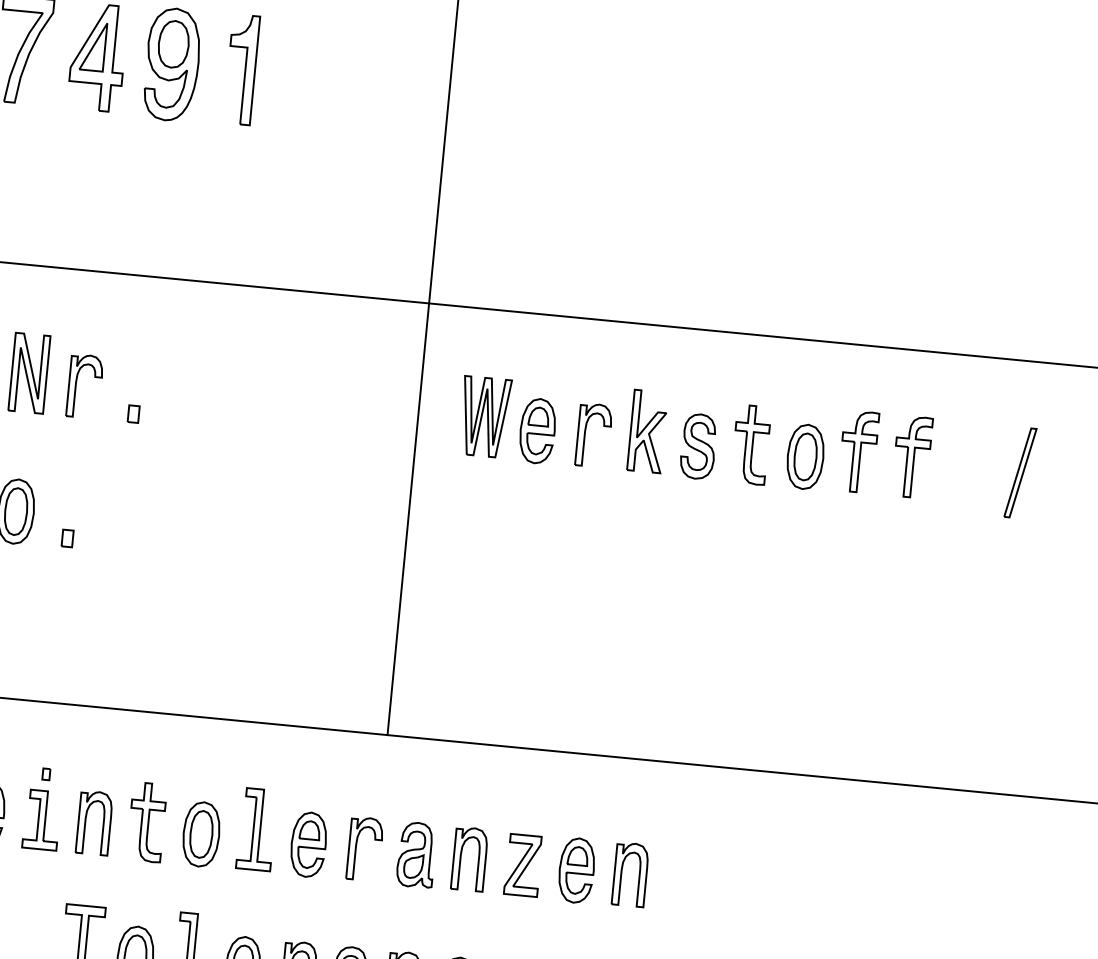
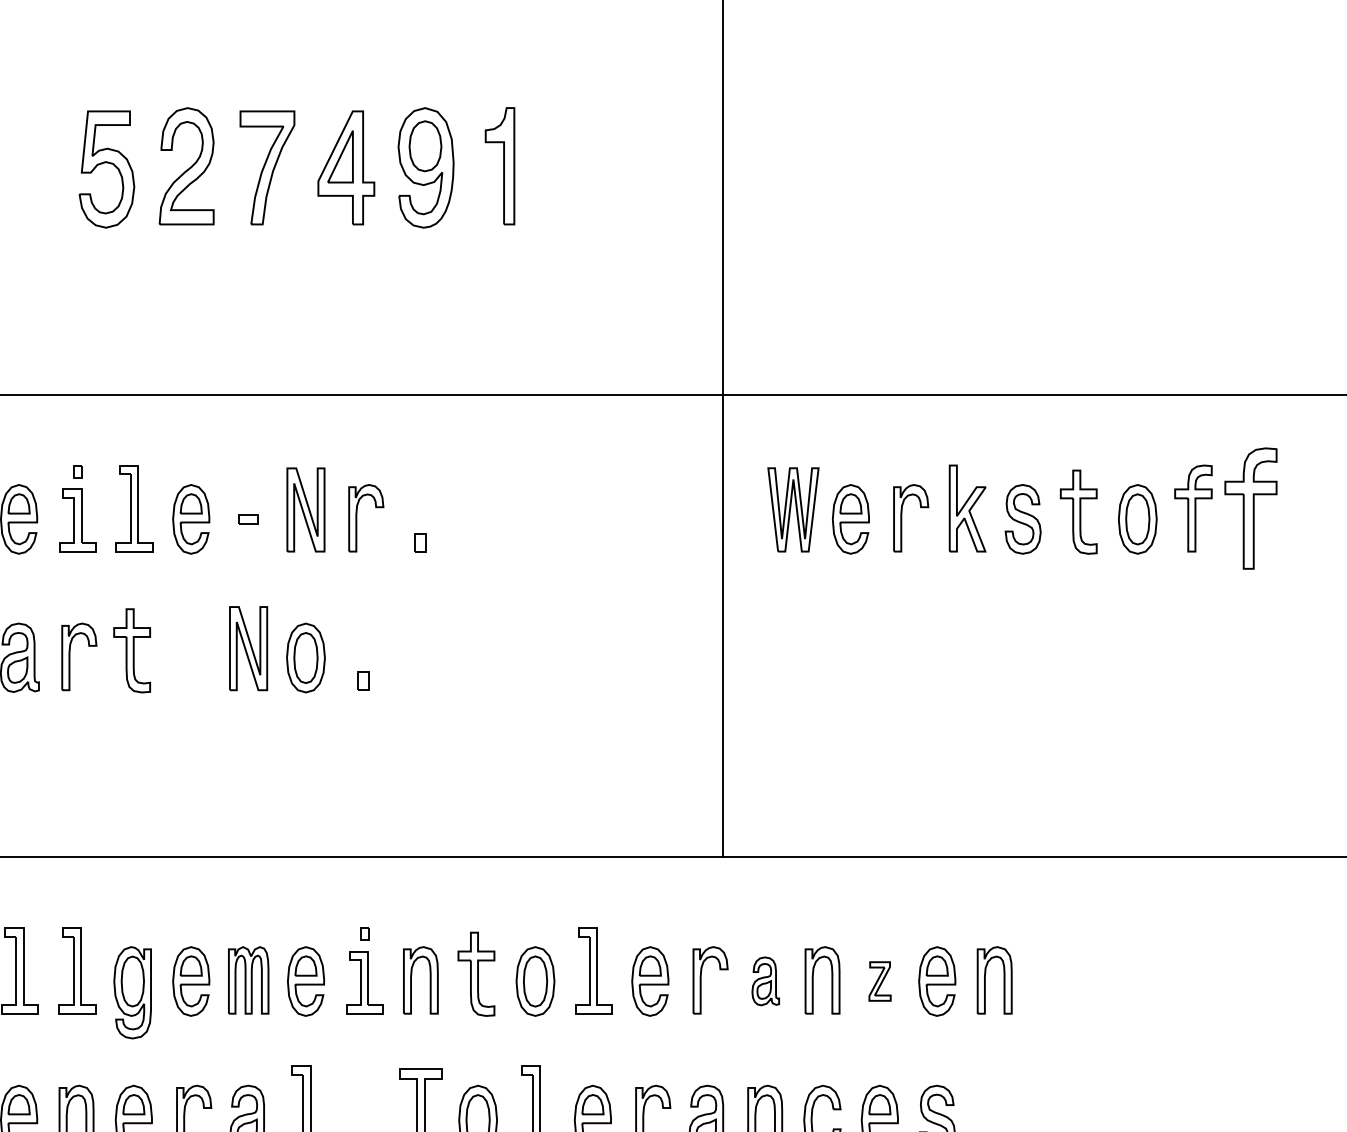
part: (911, 456) -> (1250, 508), size x1.4
part: (416, 855) -> (765, 981), size x0.7
part: (522, 865) -> (879, 981), size x0.6

